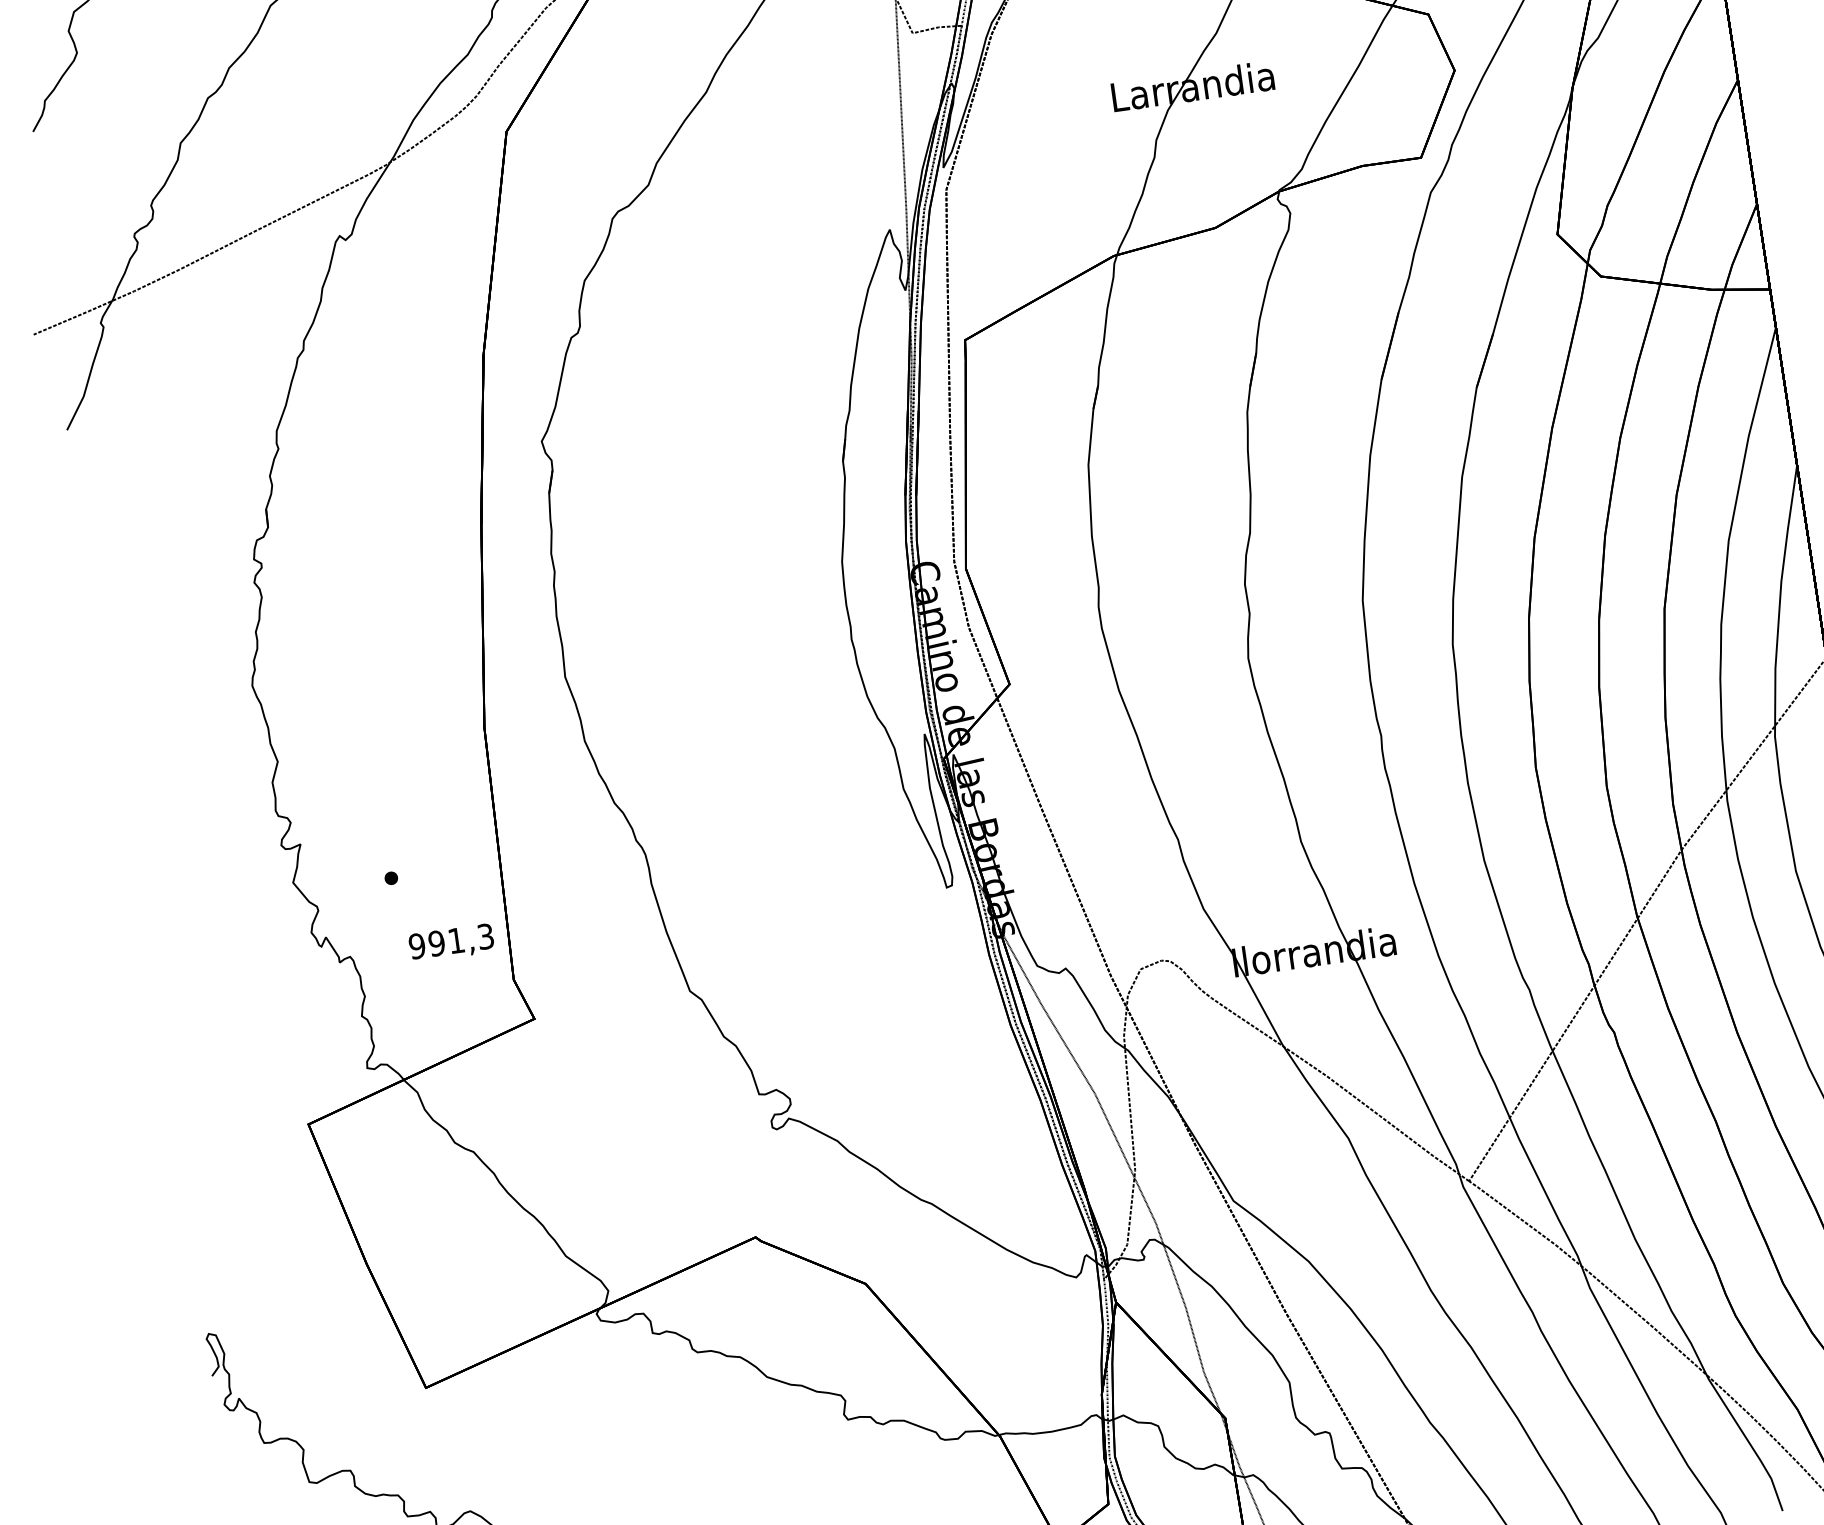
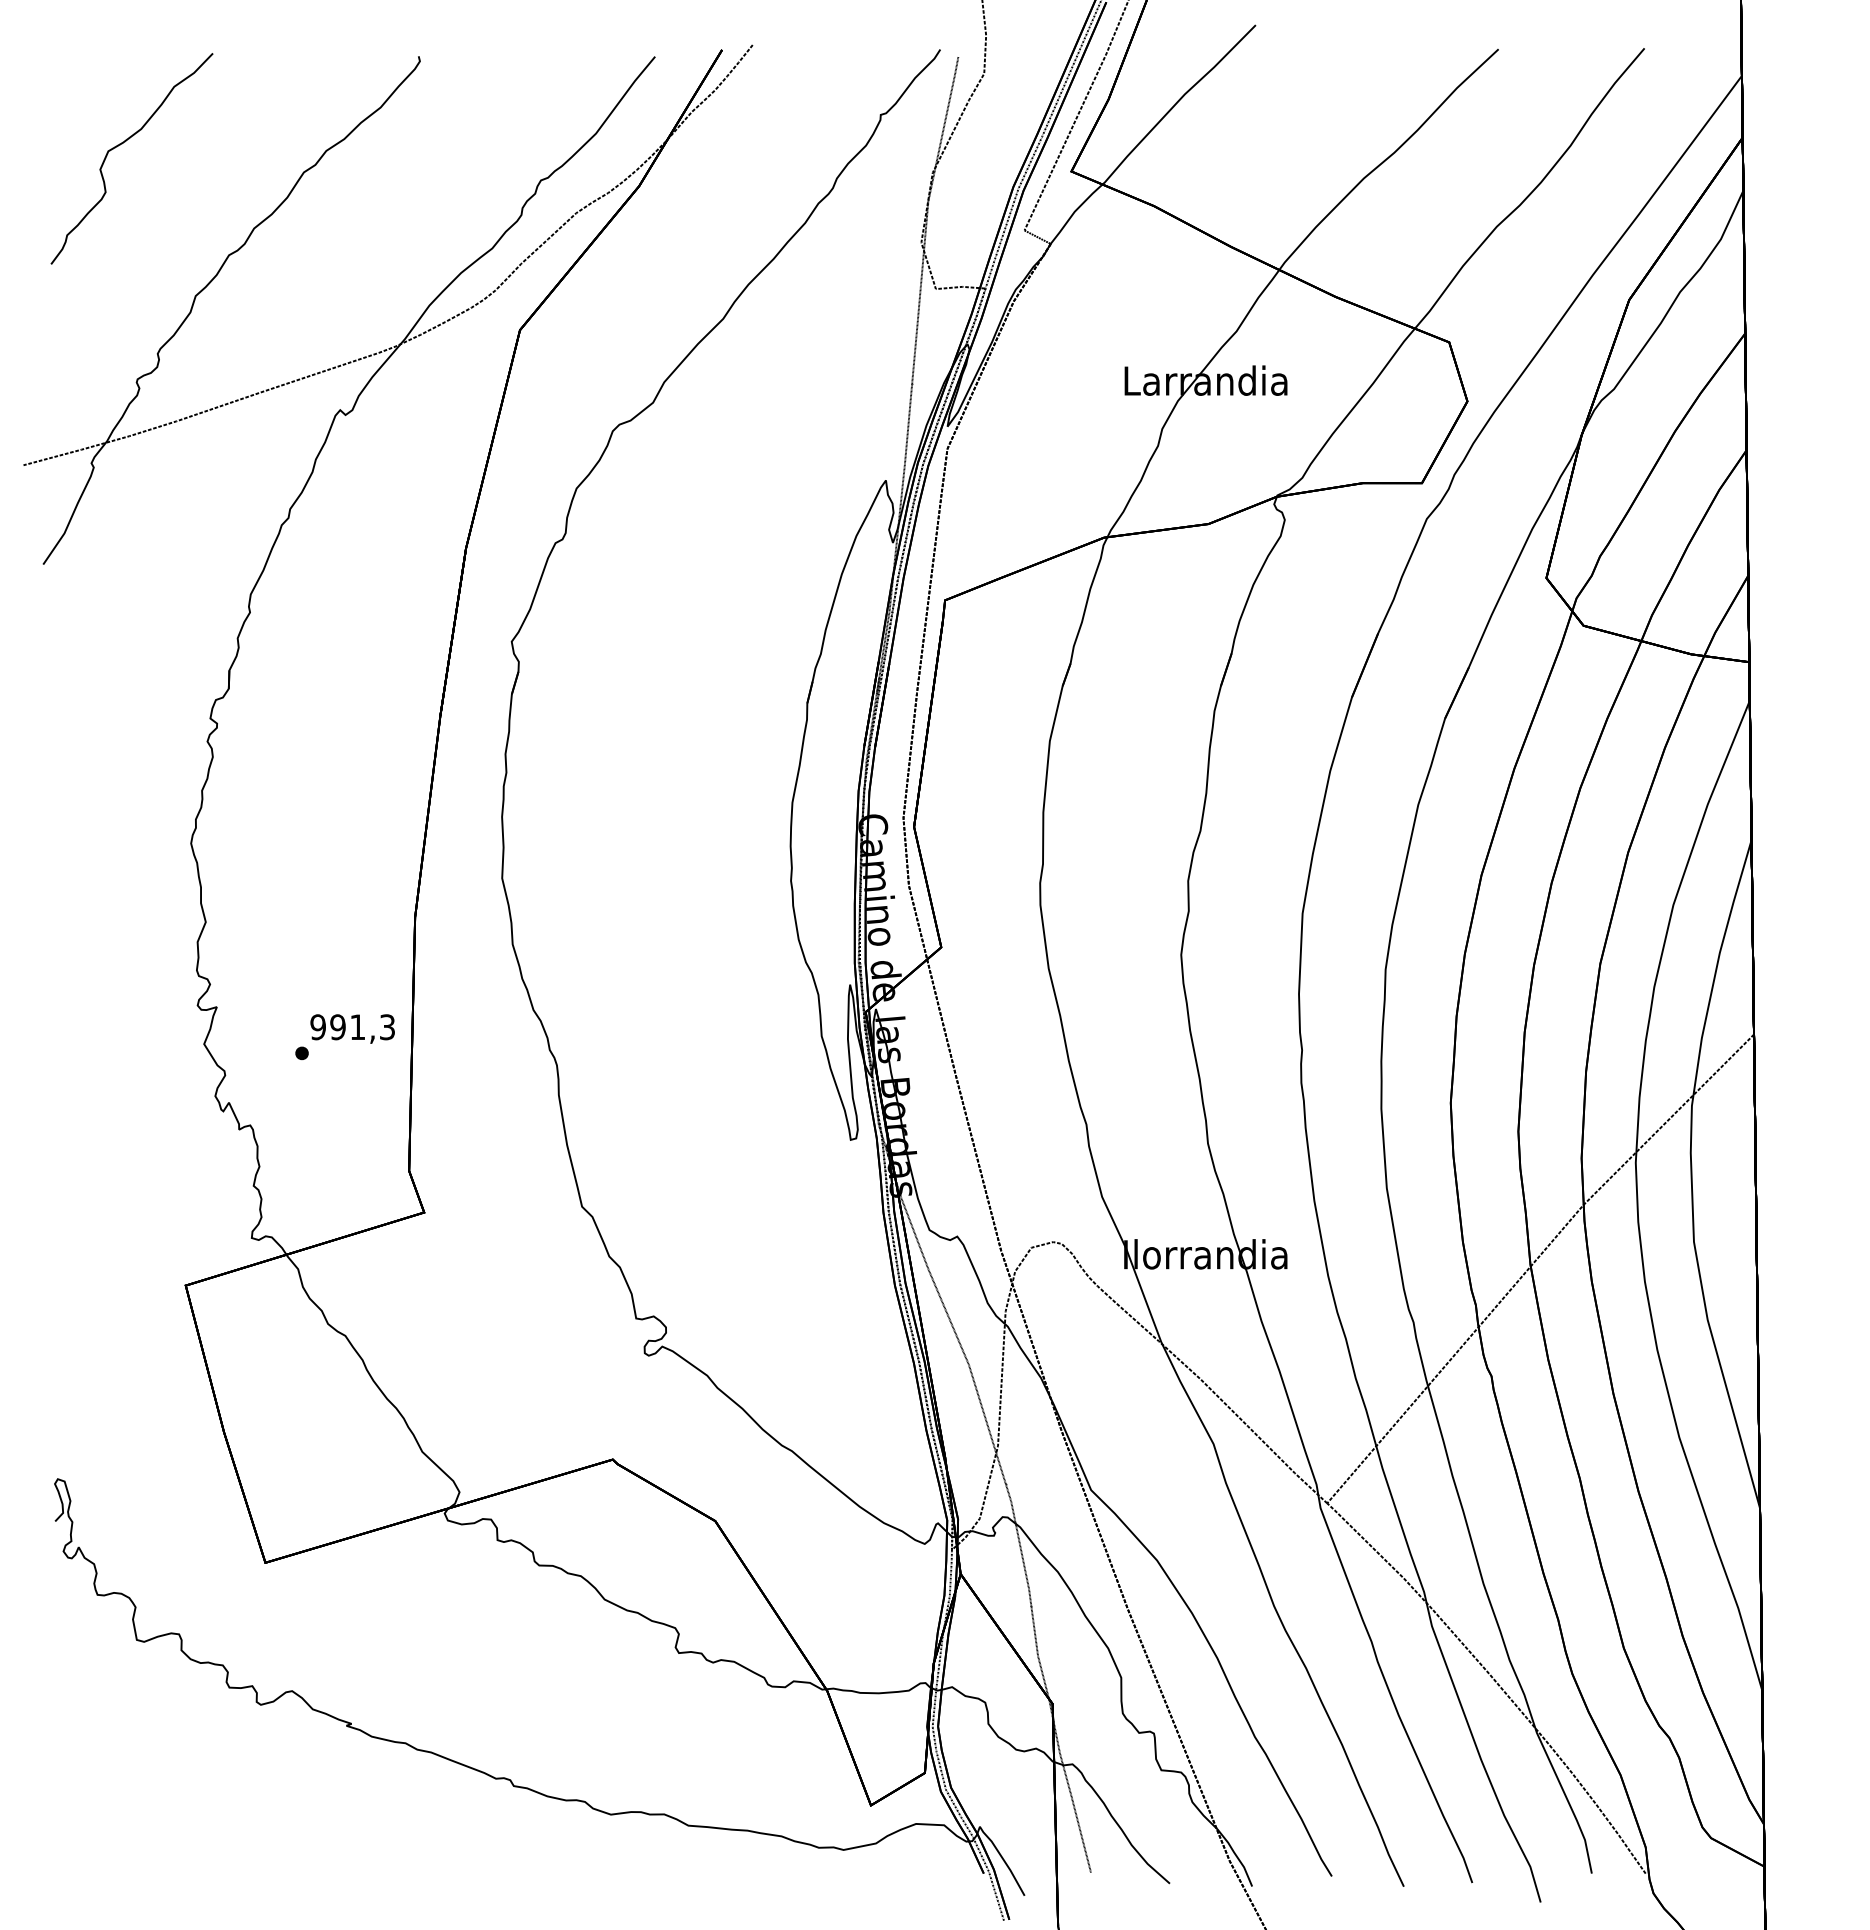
text: (451, 942) -> (352, 1028), moved

